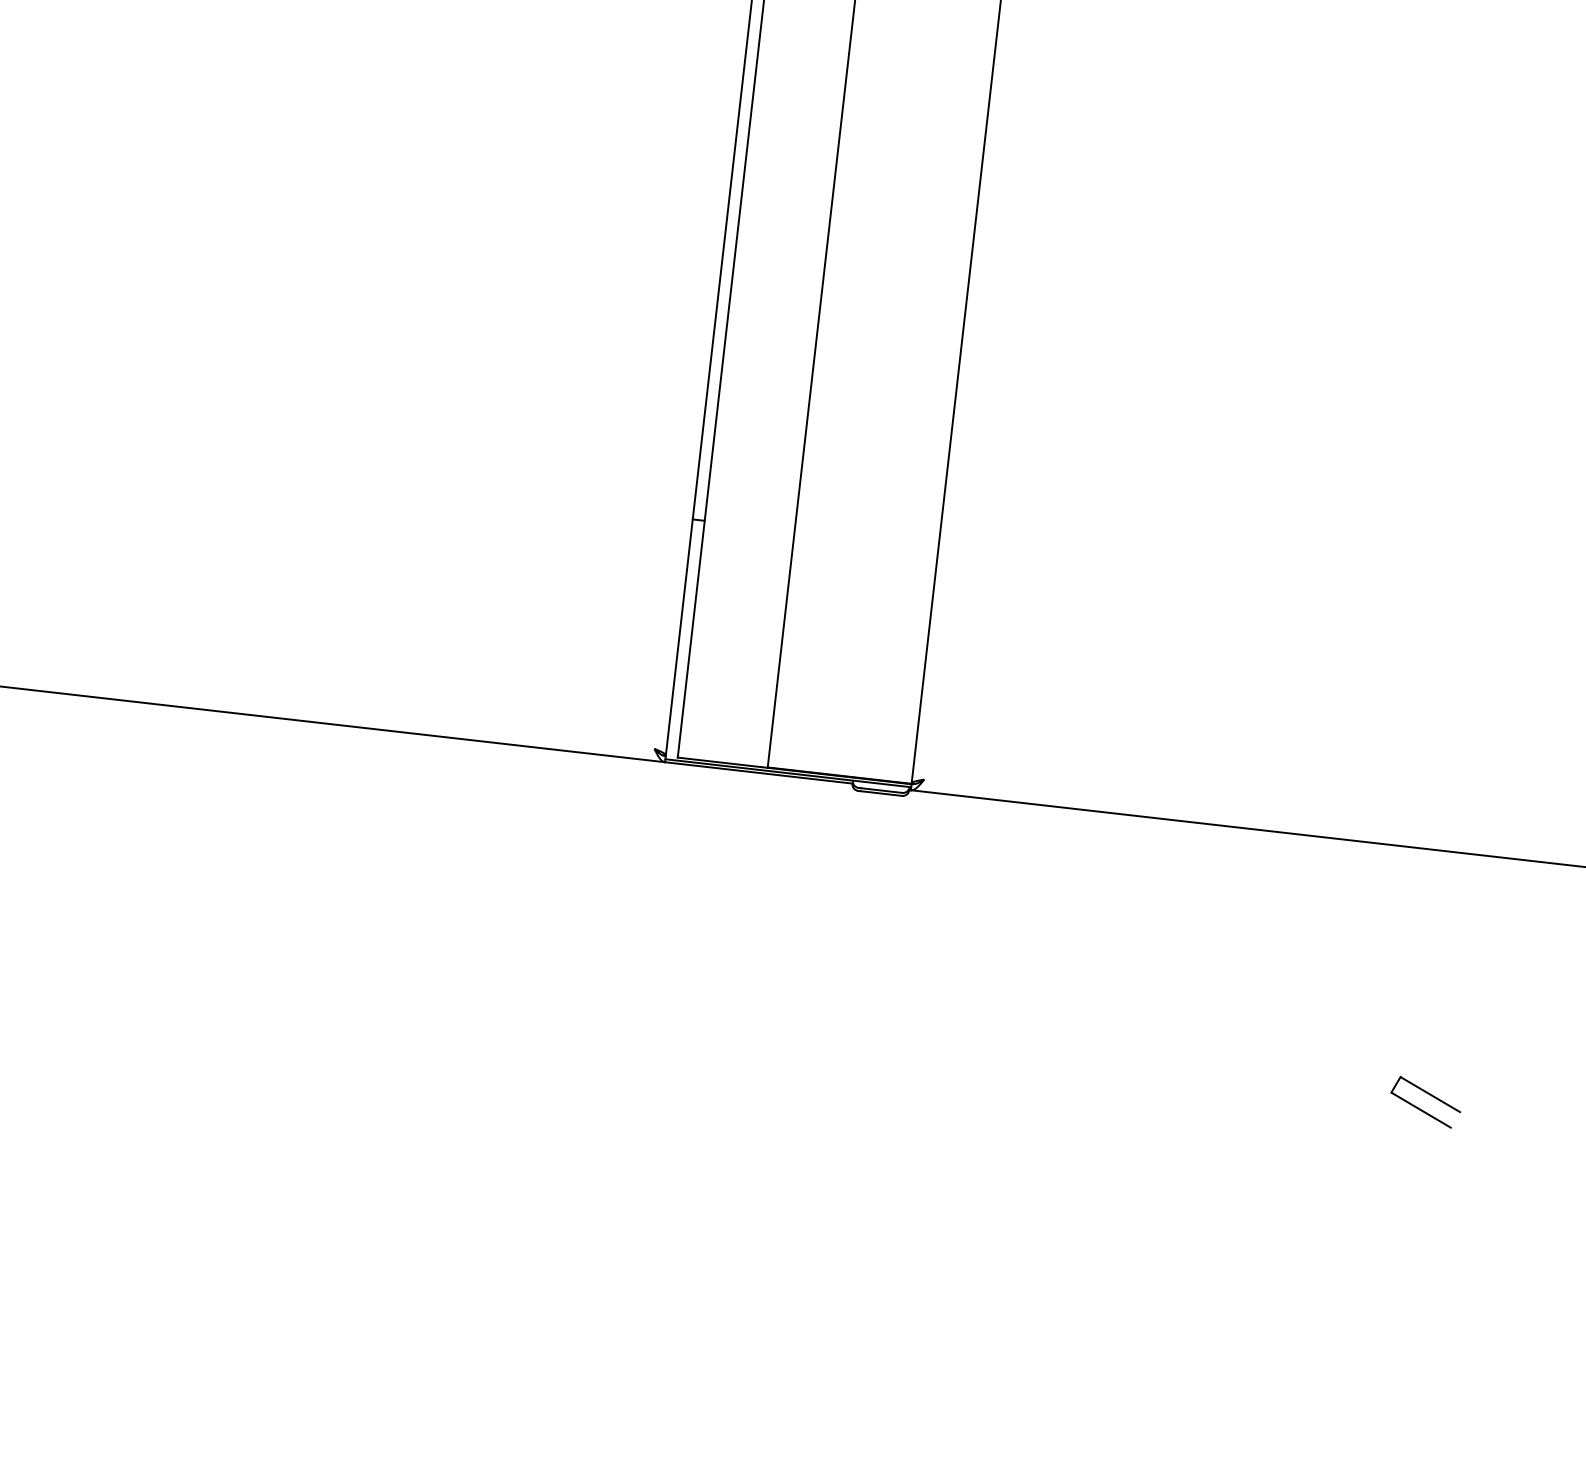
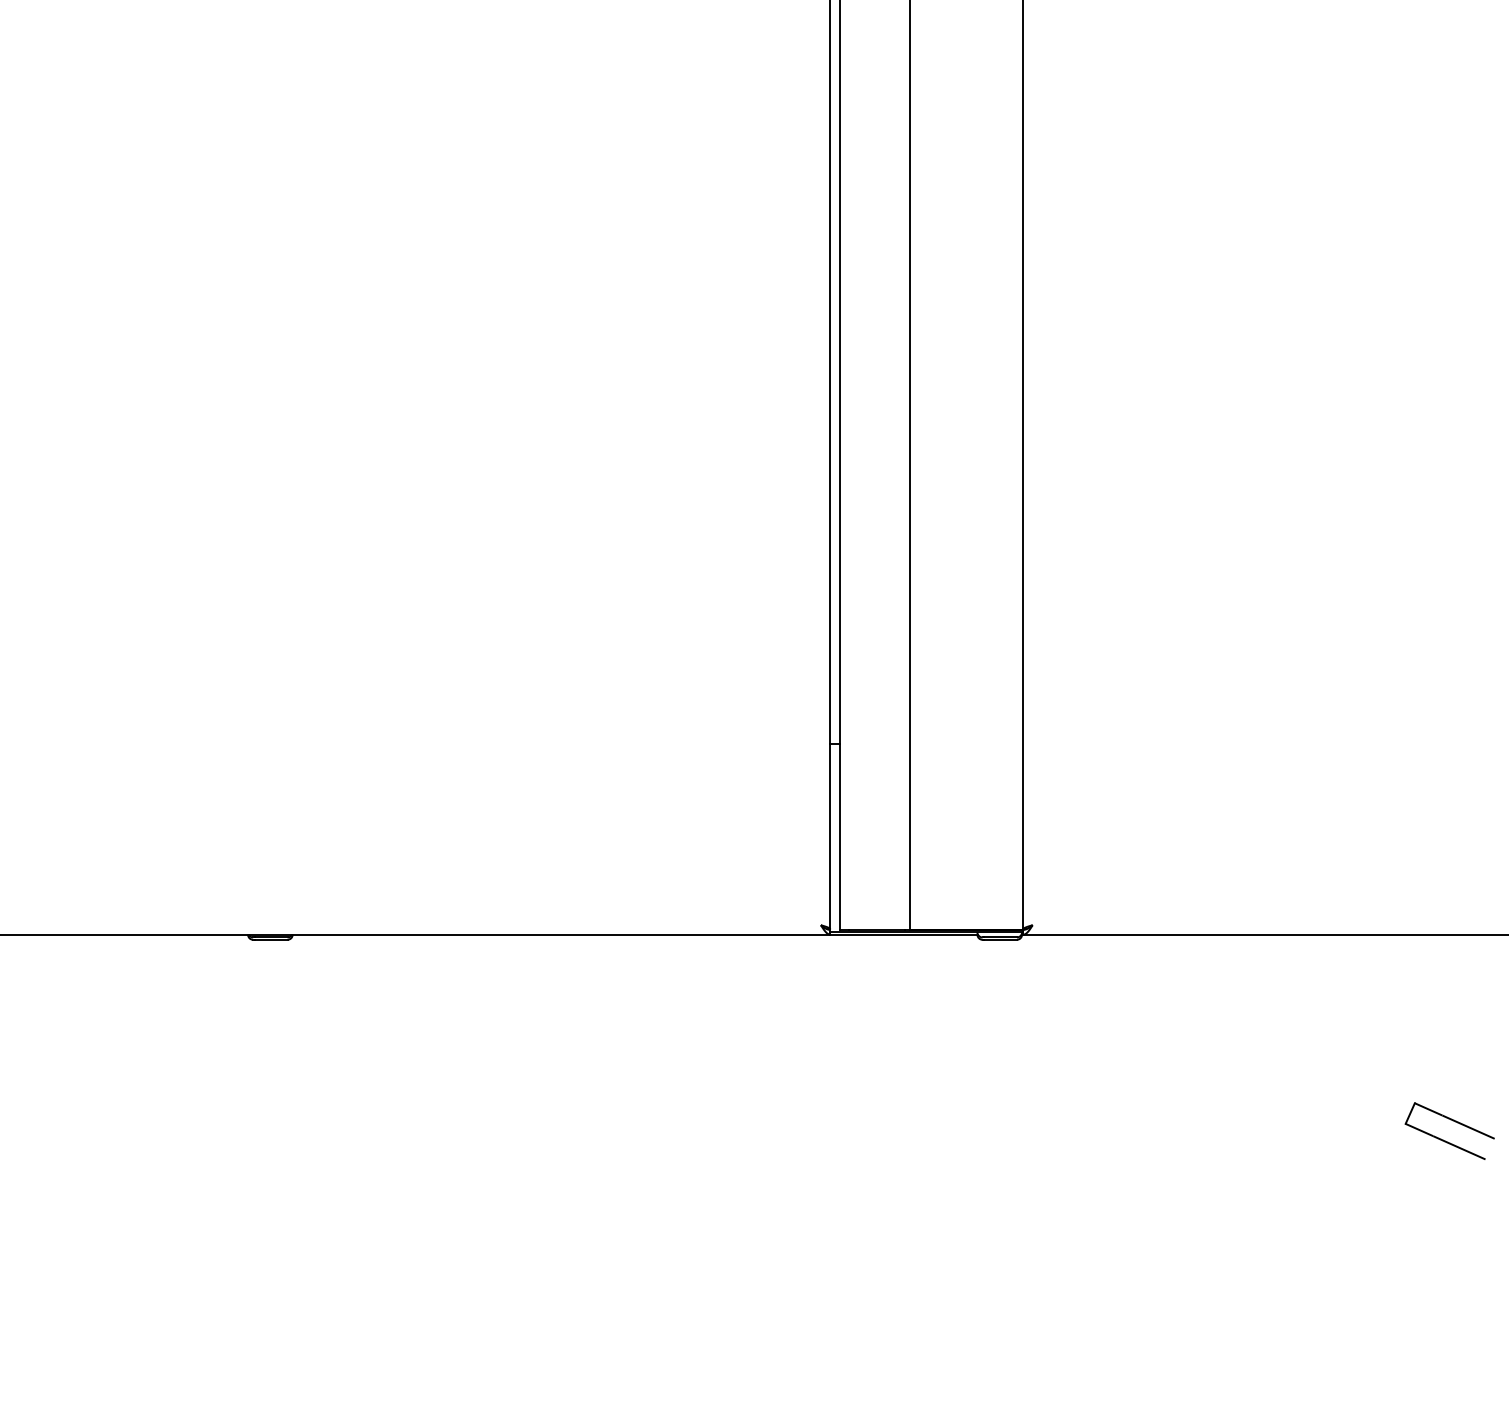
part: (1425, 1101) -> (1449, 1130), size x1.6

